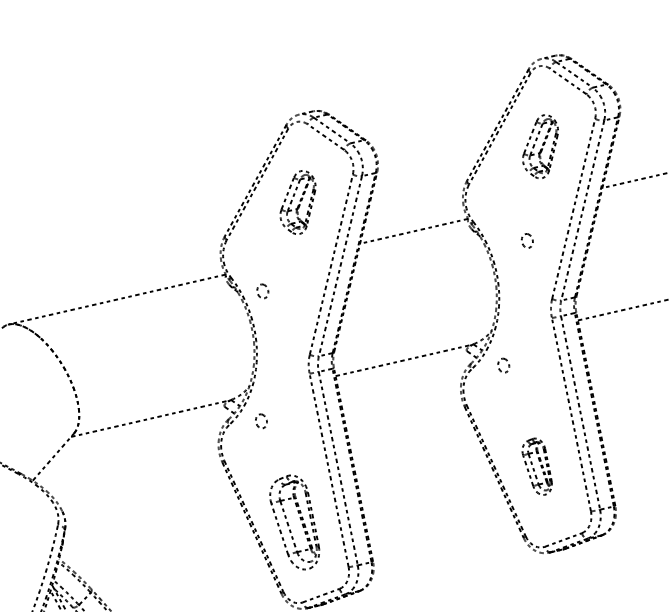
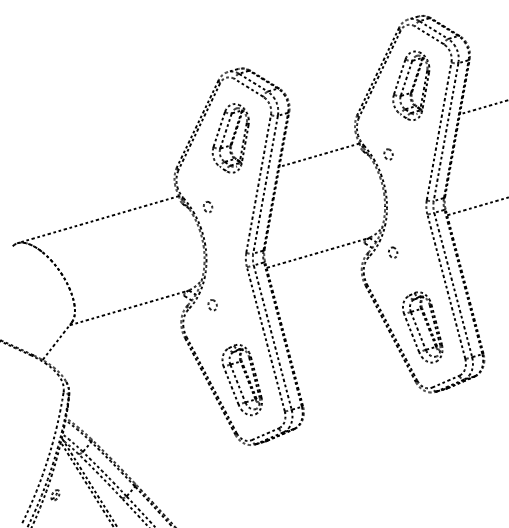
part: (540, 146) -> (411, 85), size x1.43
part: (297, 202) -> (230, 138), size x1.43
part: (527, 240) -> (388, 154), moved
part: (536, 466) -> (422, 327), size x1.67

